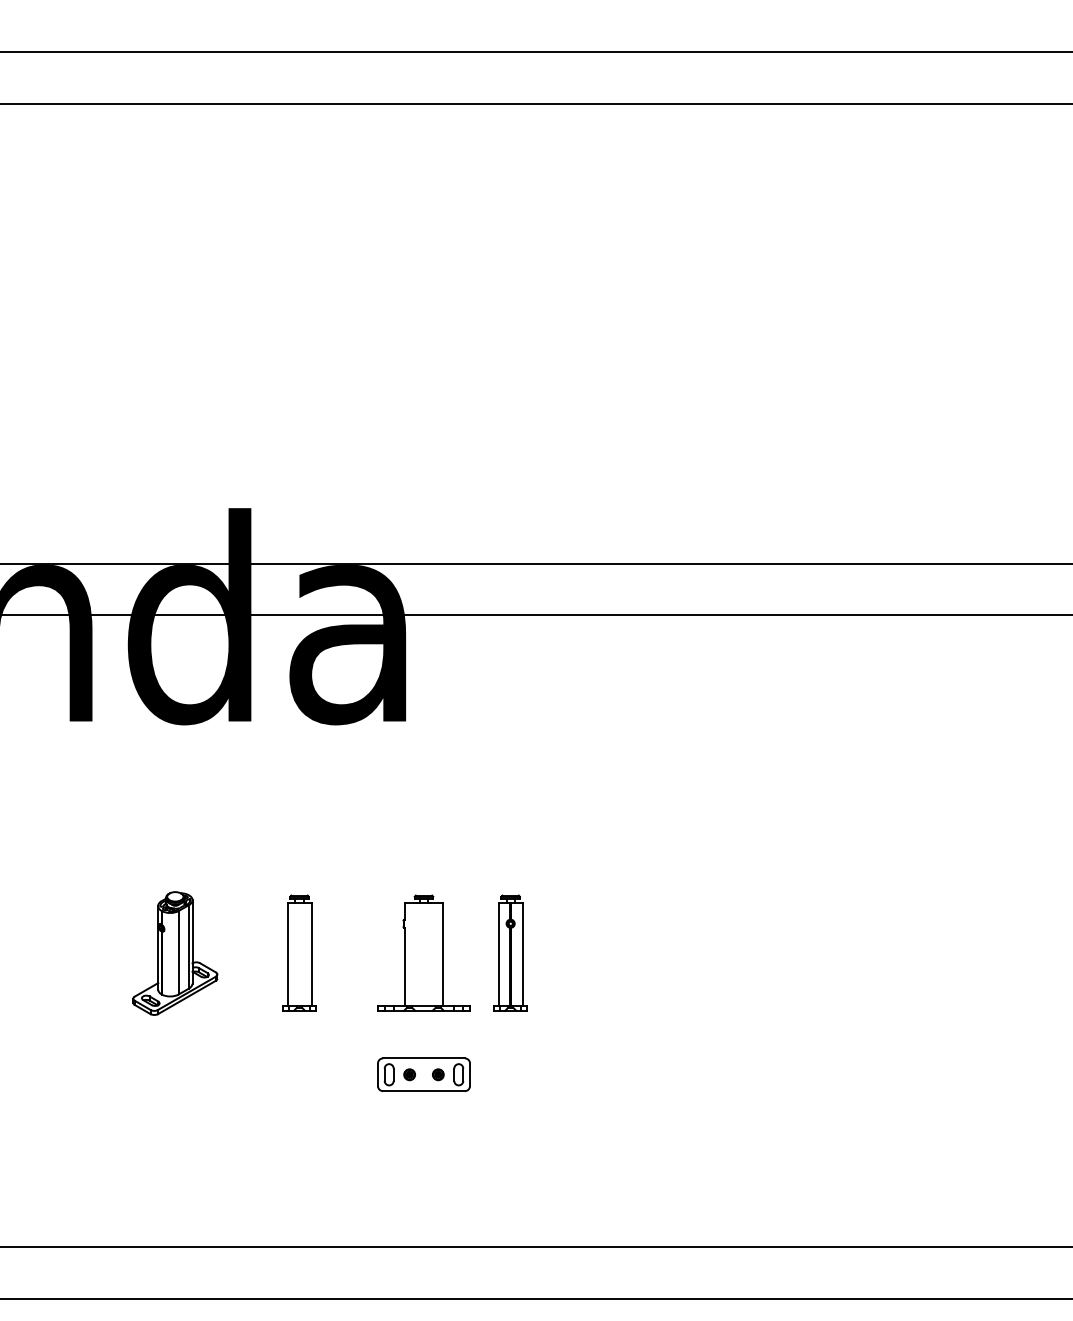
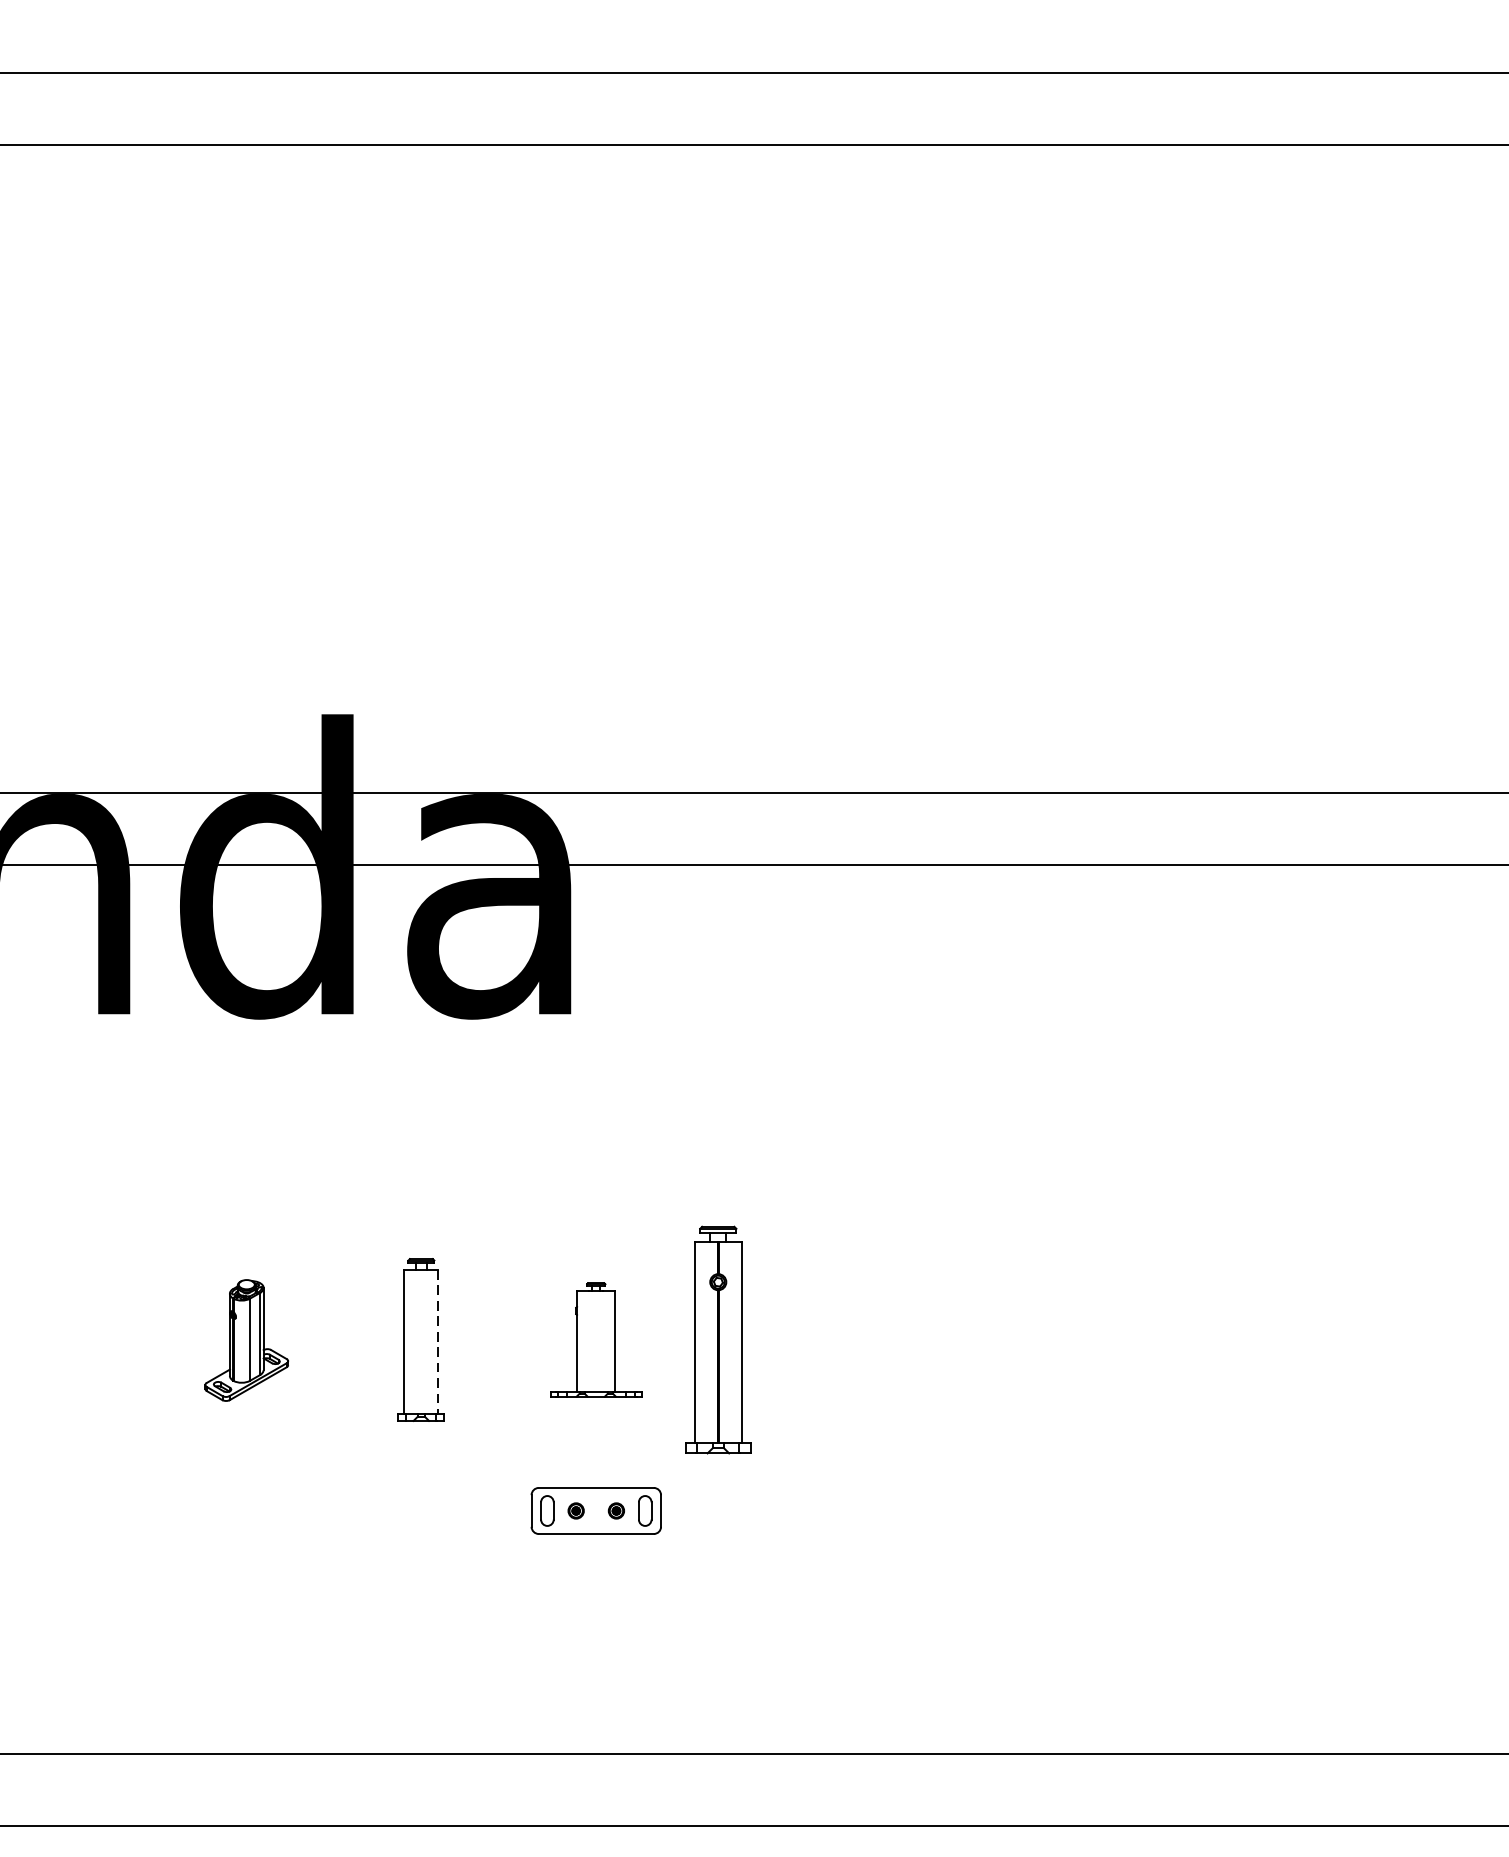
part: (423, 952) -> (595, 1339), size x0.7
part: (510, 952) -> (717, 1339), size x1.4
part: (175, 953) -> (246, 1340), size x0.7
line: (311, 954) -> (438, 1341), solid -> dashed

